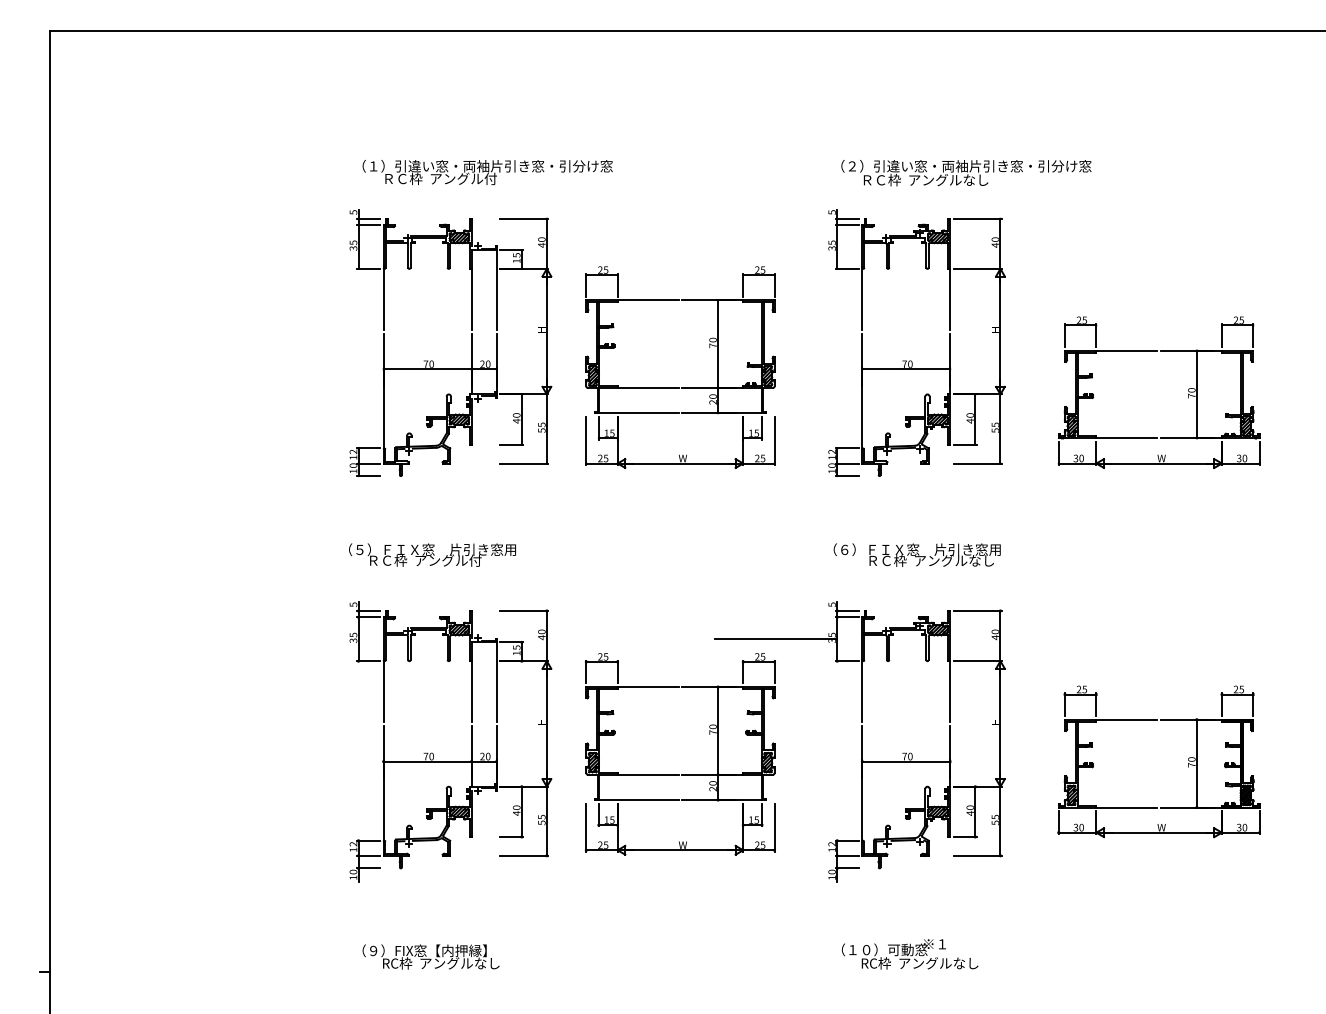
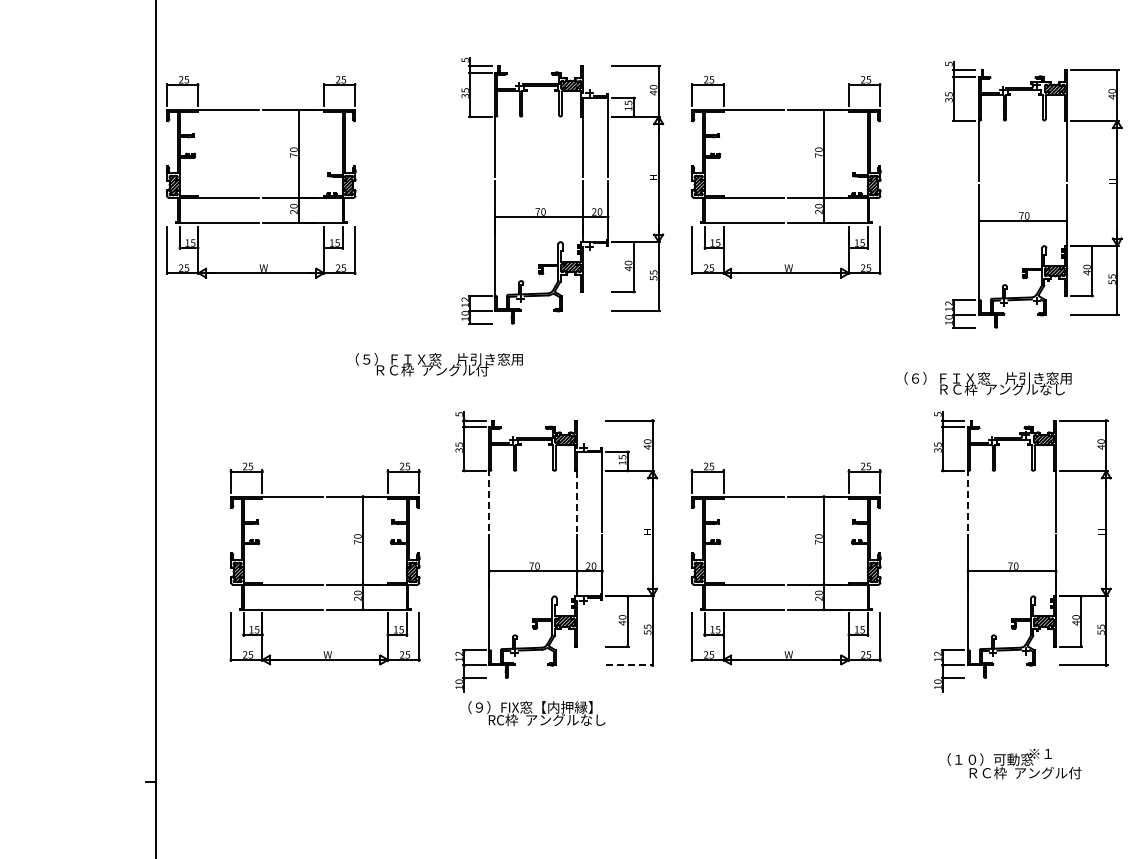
part: (471, 342) -> (583, 190), moved
part: (911, 360) -> (1028, 212), moved
part: (154, 387) -> (260, 197), added
text: (432, 554) -> (439, 364), moved
text: (916, 554) -> (987, 383), moved
line: (775, 639) -> (881, 449), removed
line: (383, 691) -> (489, 501), solid -> dashed
line: (862, 691) -> (968, 501), solid -> dashed
line: (471, 692) -> (577, 502), solid -> dashed
part: (218, 774) -> (324, 584), added
line: (524, 855) -> (630, 665), solid -> dashed
text: (430, 956) -> (536, 713), moved
text: (919, 963) -> (1025, 773), RC枠  アングルなし -> ＲＣ枠  アングル付

